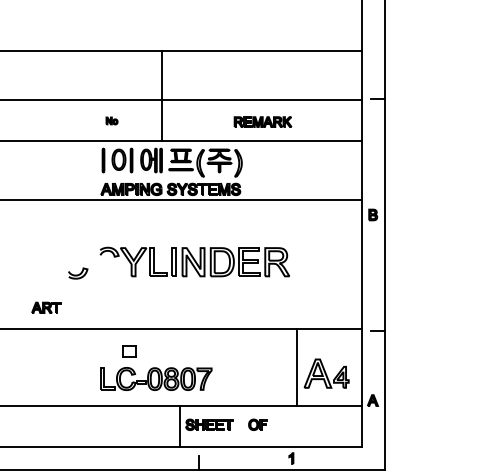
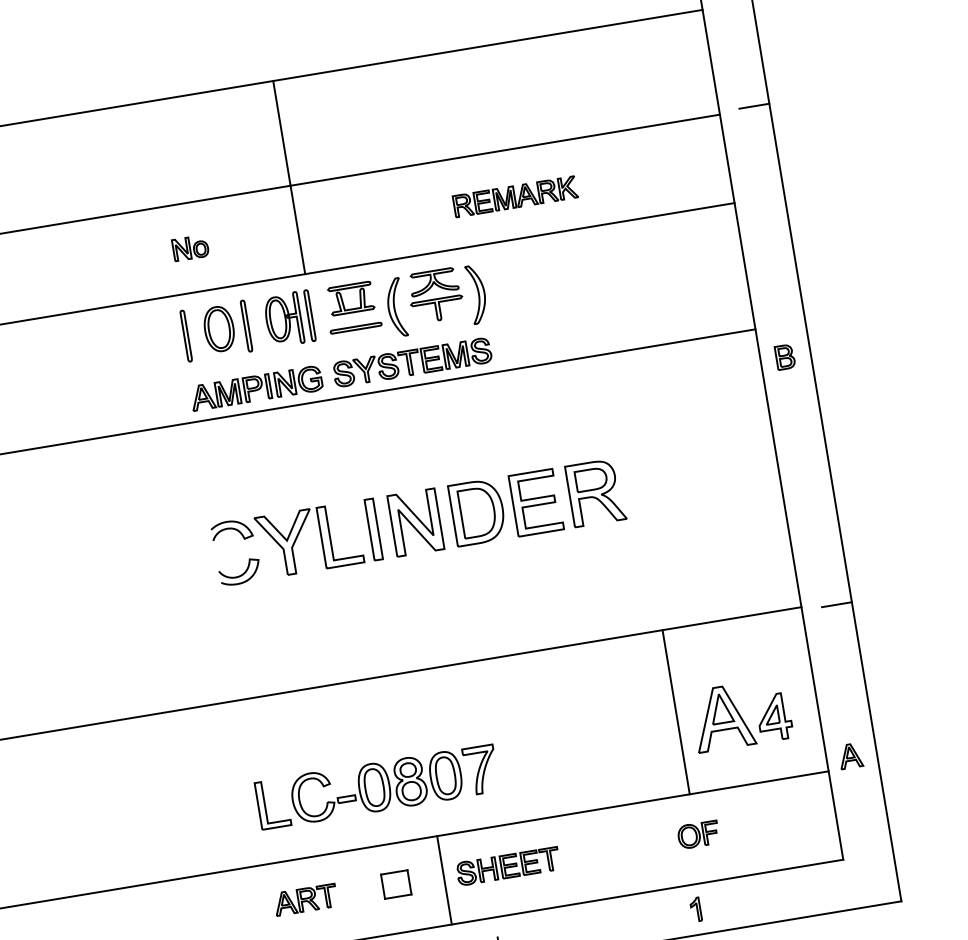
part: (111, 120) -> (189, 247), size x1.43
curve: (79, 273) -> (242, 571), moved
part: (46, 307) -> (305, 899), moved
part: (129, 351) -> (396, 884), moved
part: (257, 424) -> (697, 834), moved

